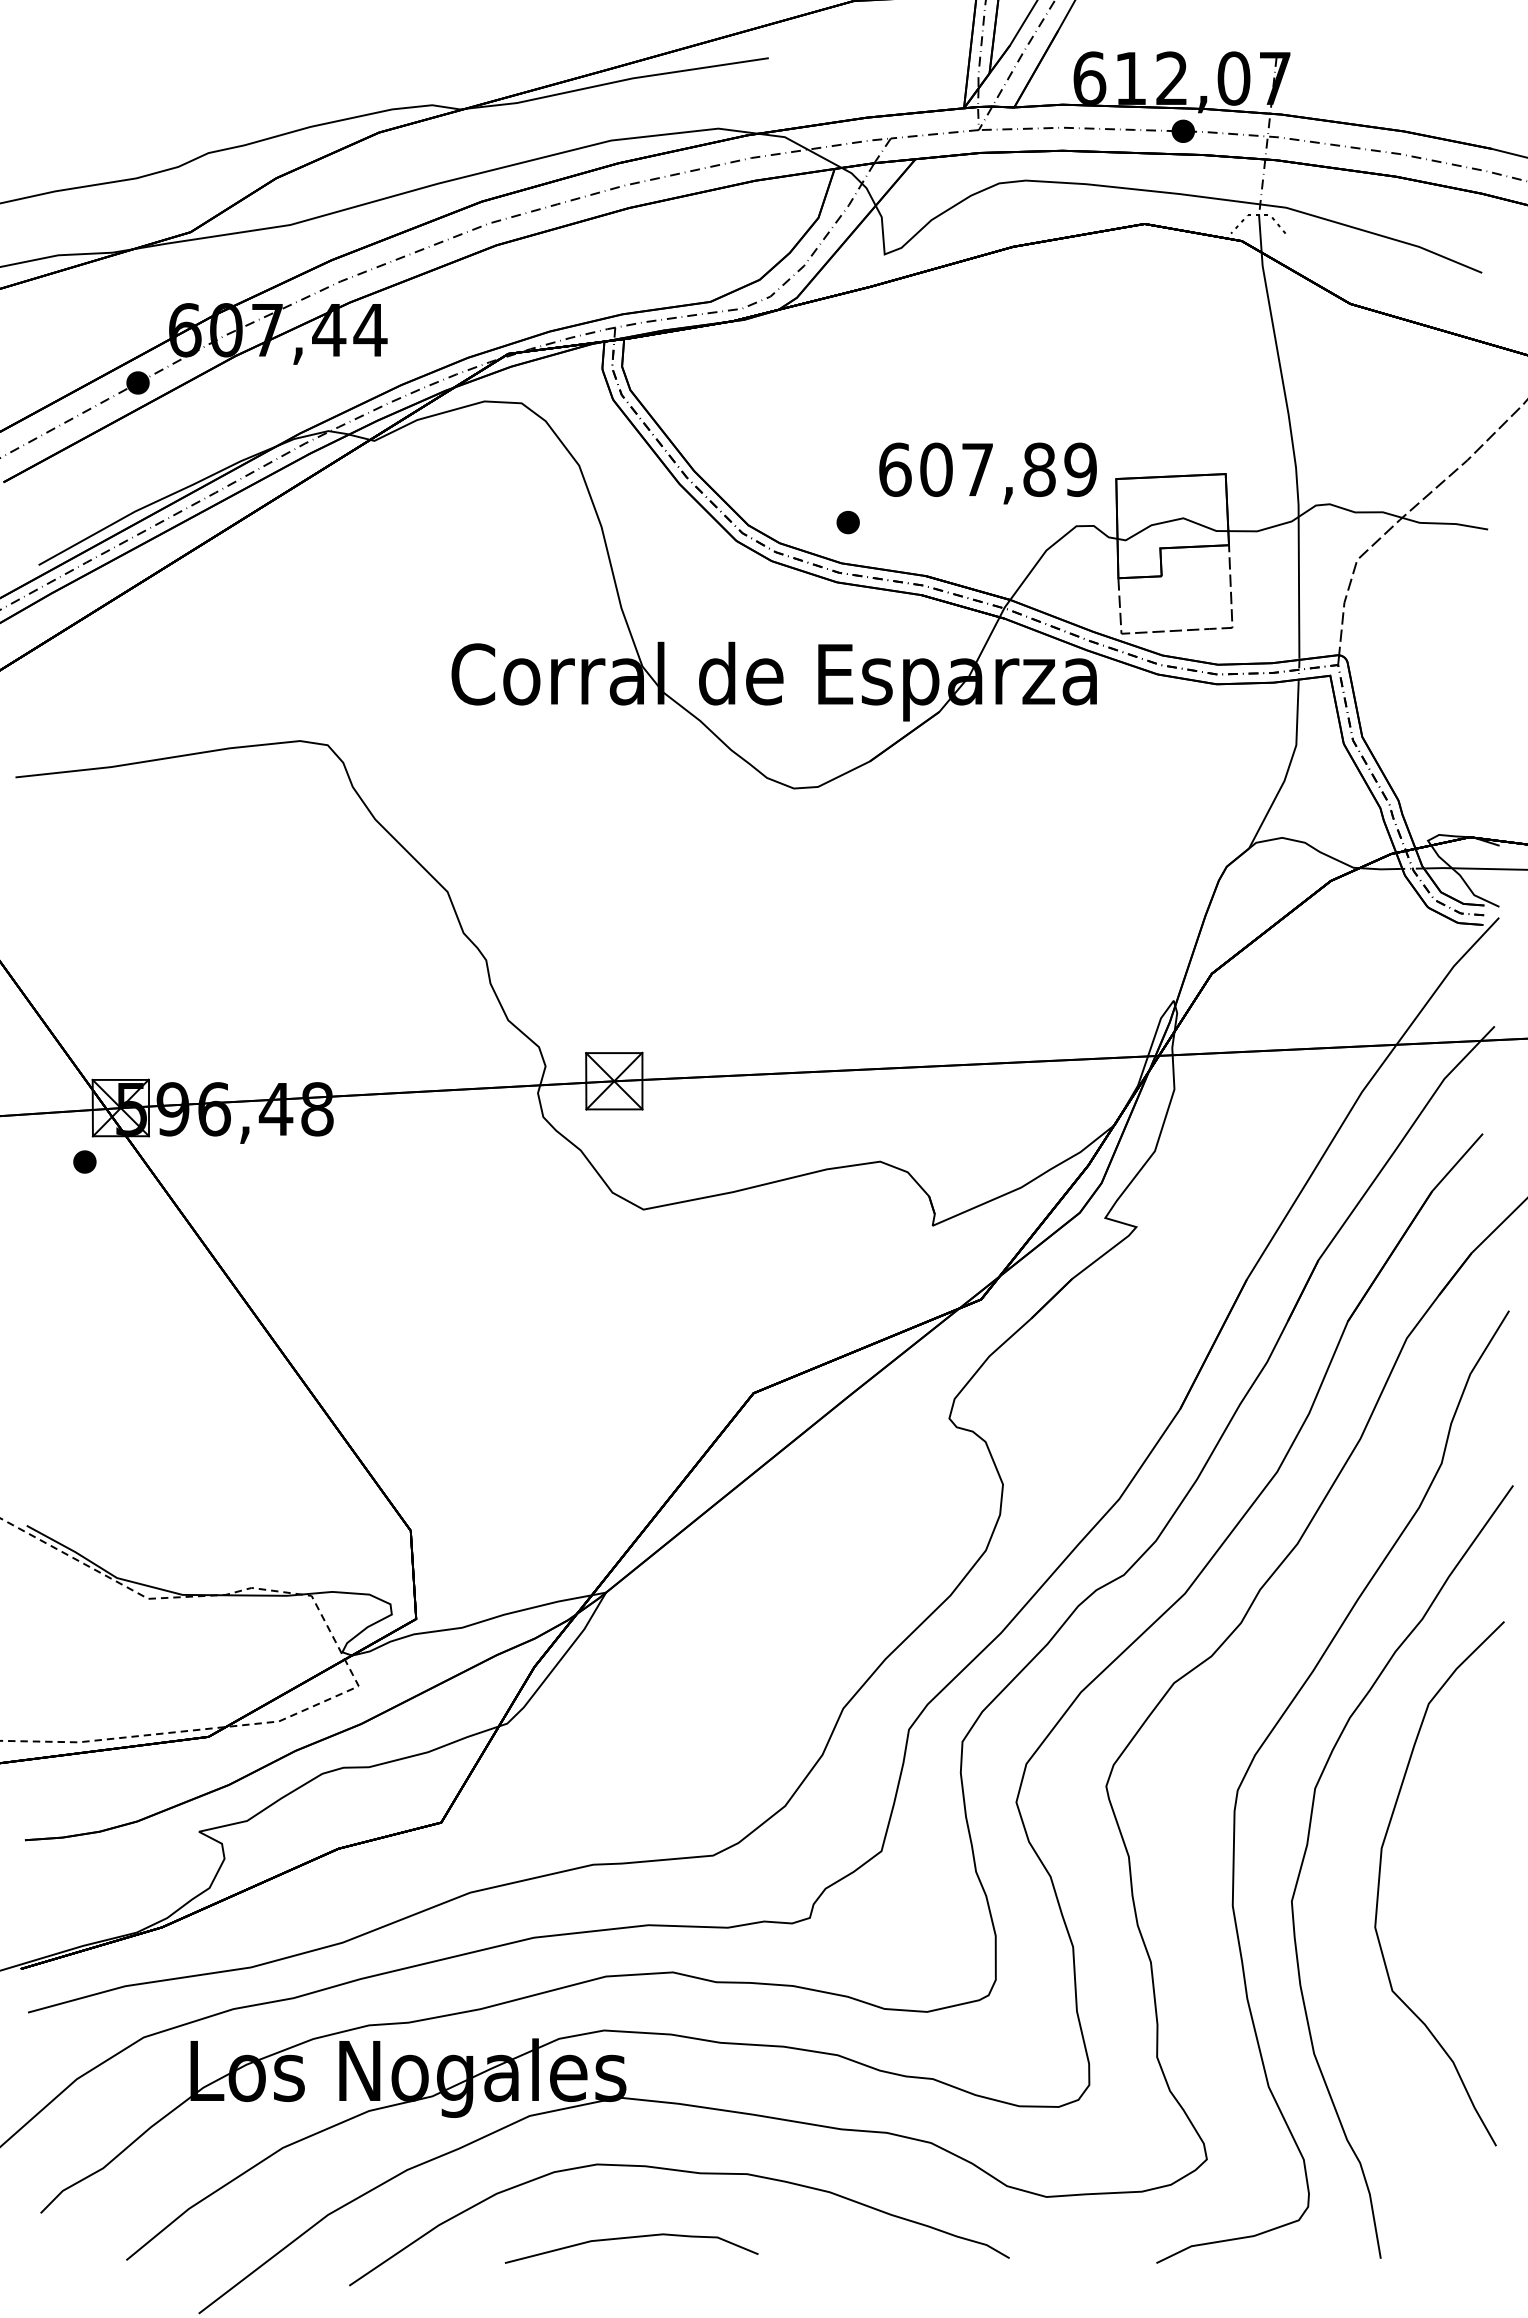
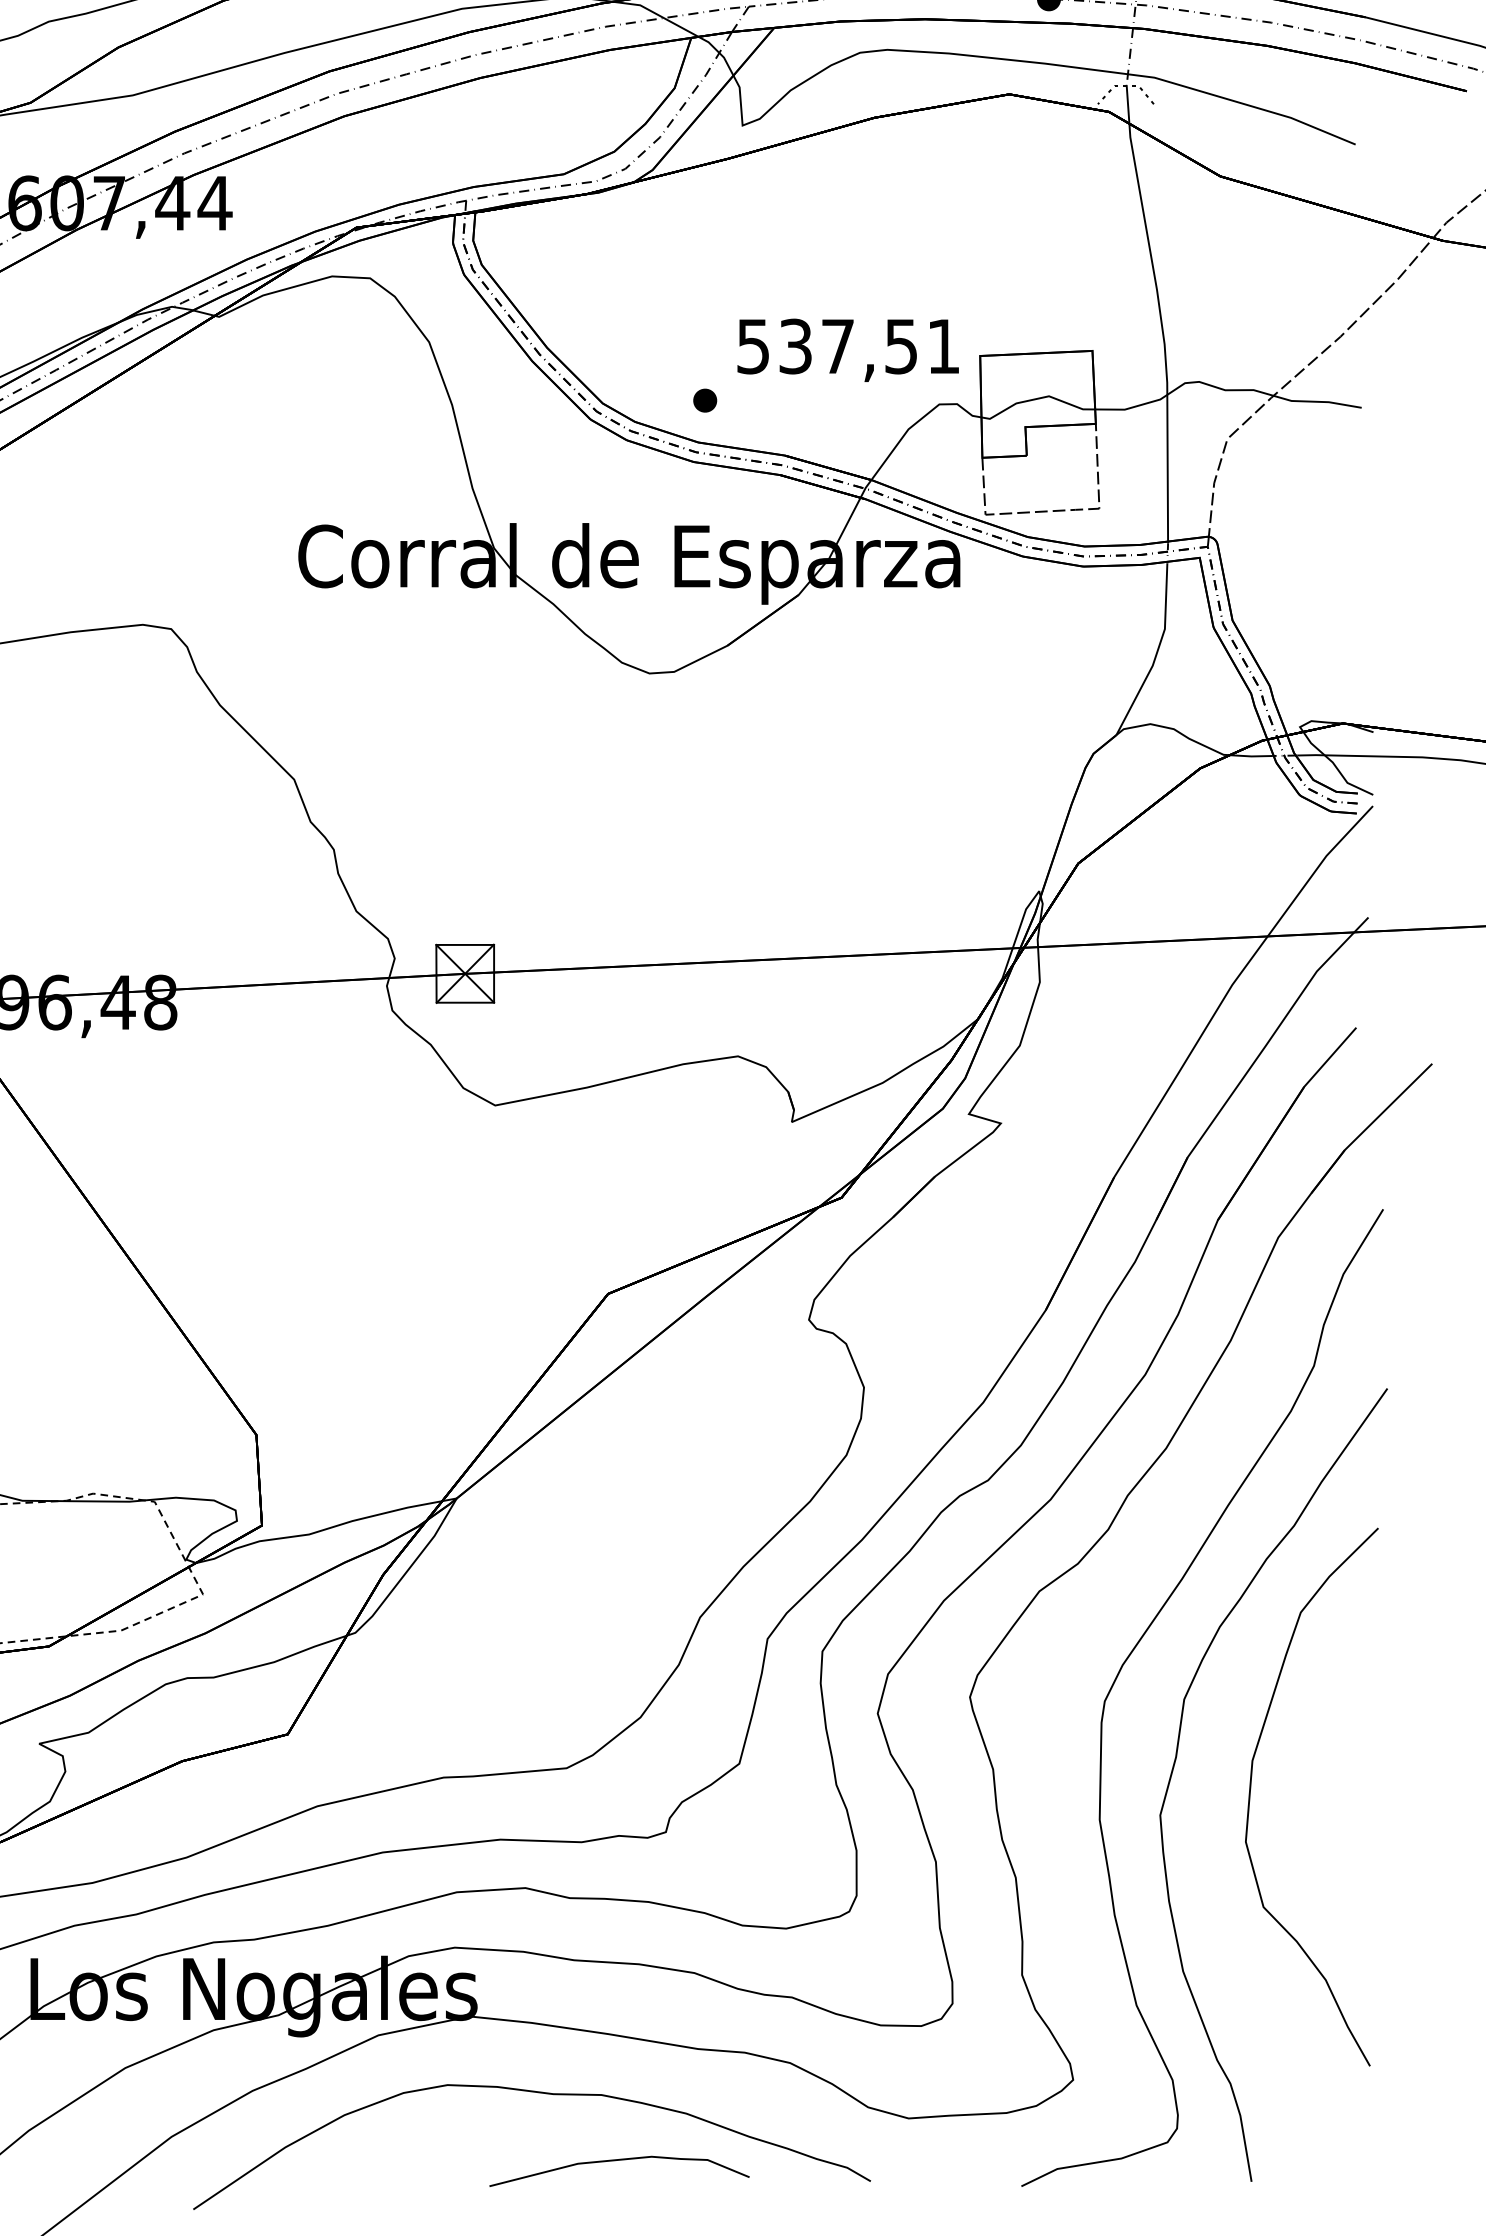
text: (987, 469) -> (848, 346), 607,89 -> 537,51
curve: (631, 2238) -> (619, 2161), moved

